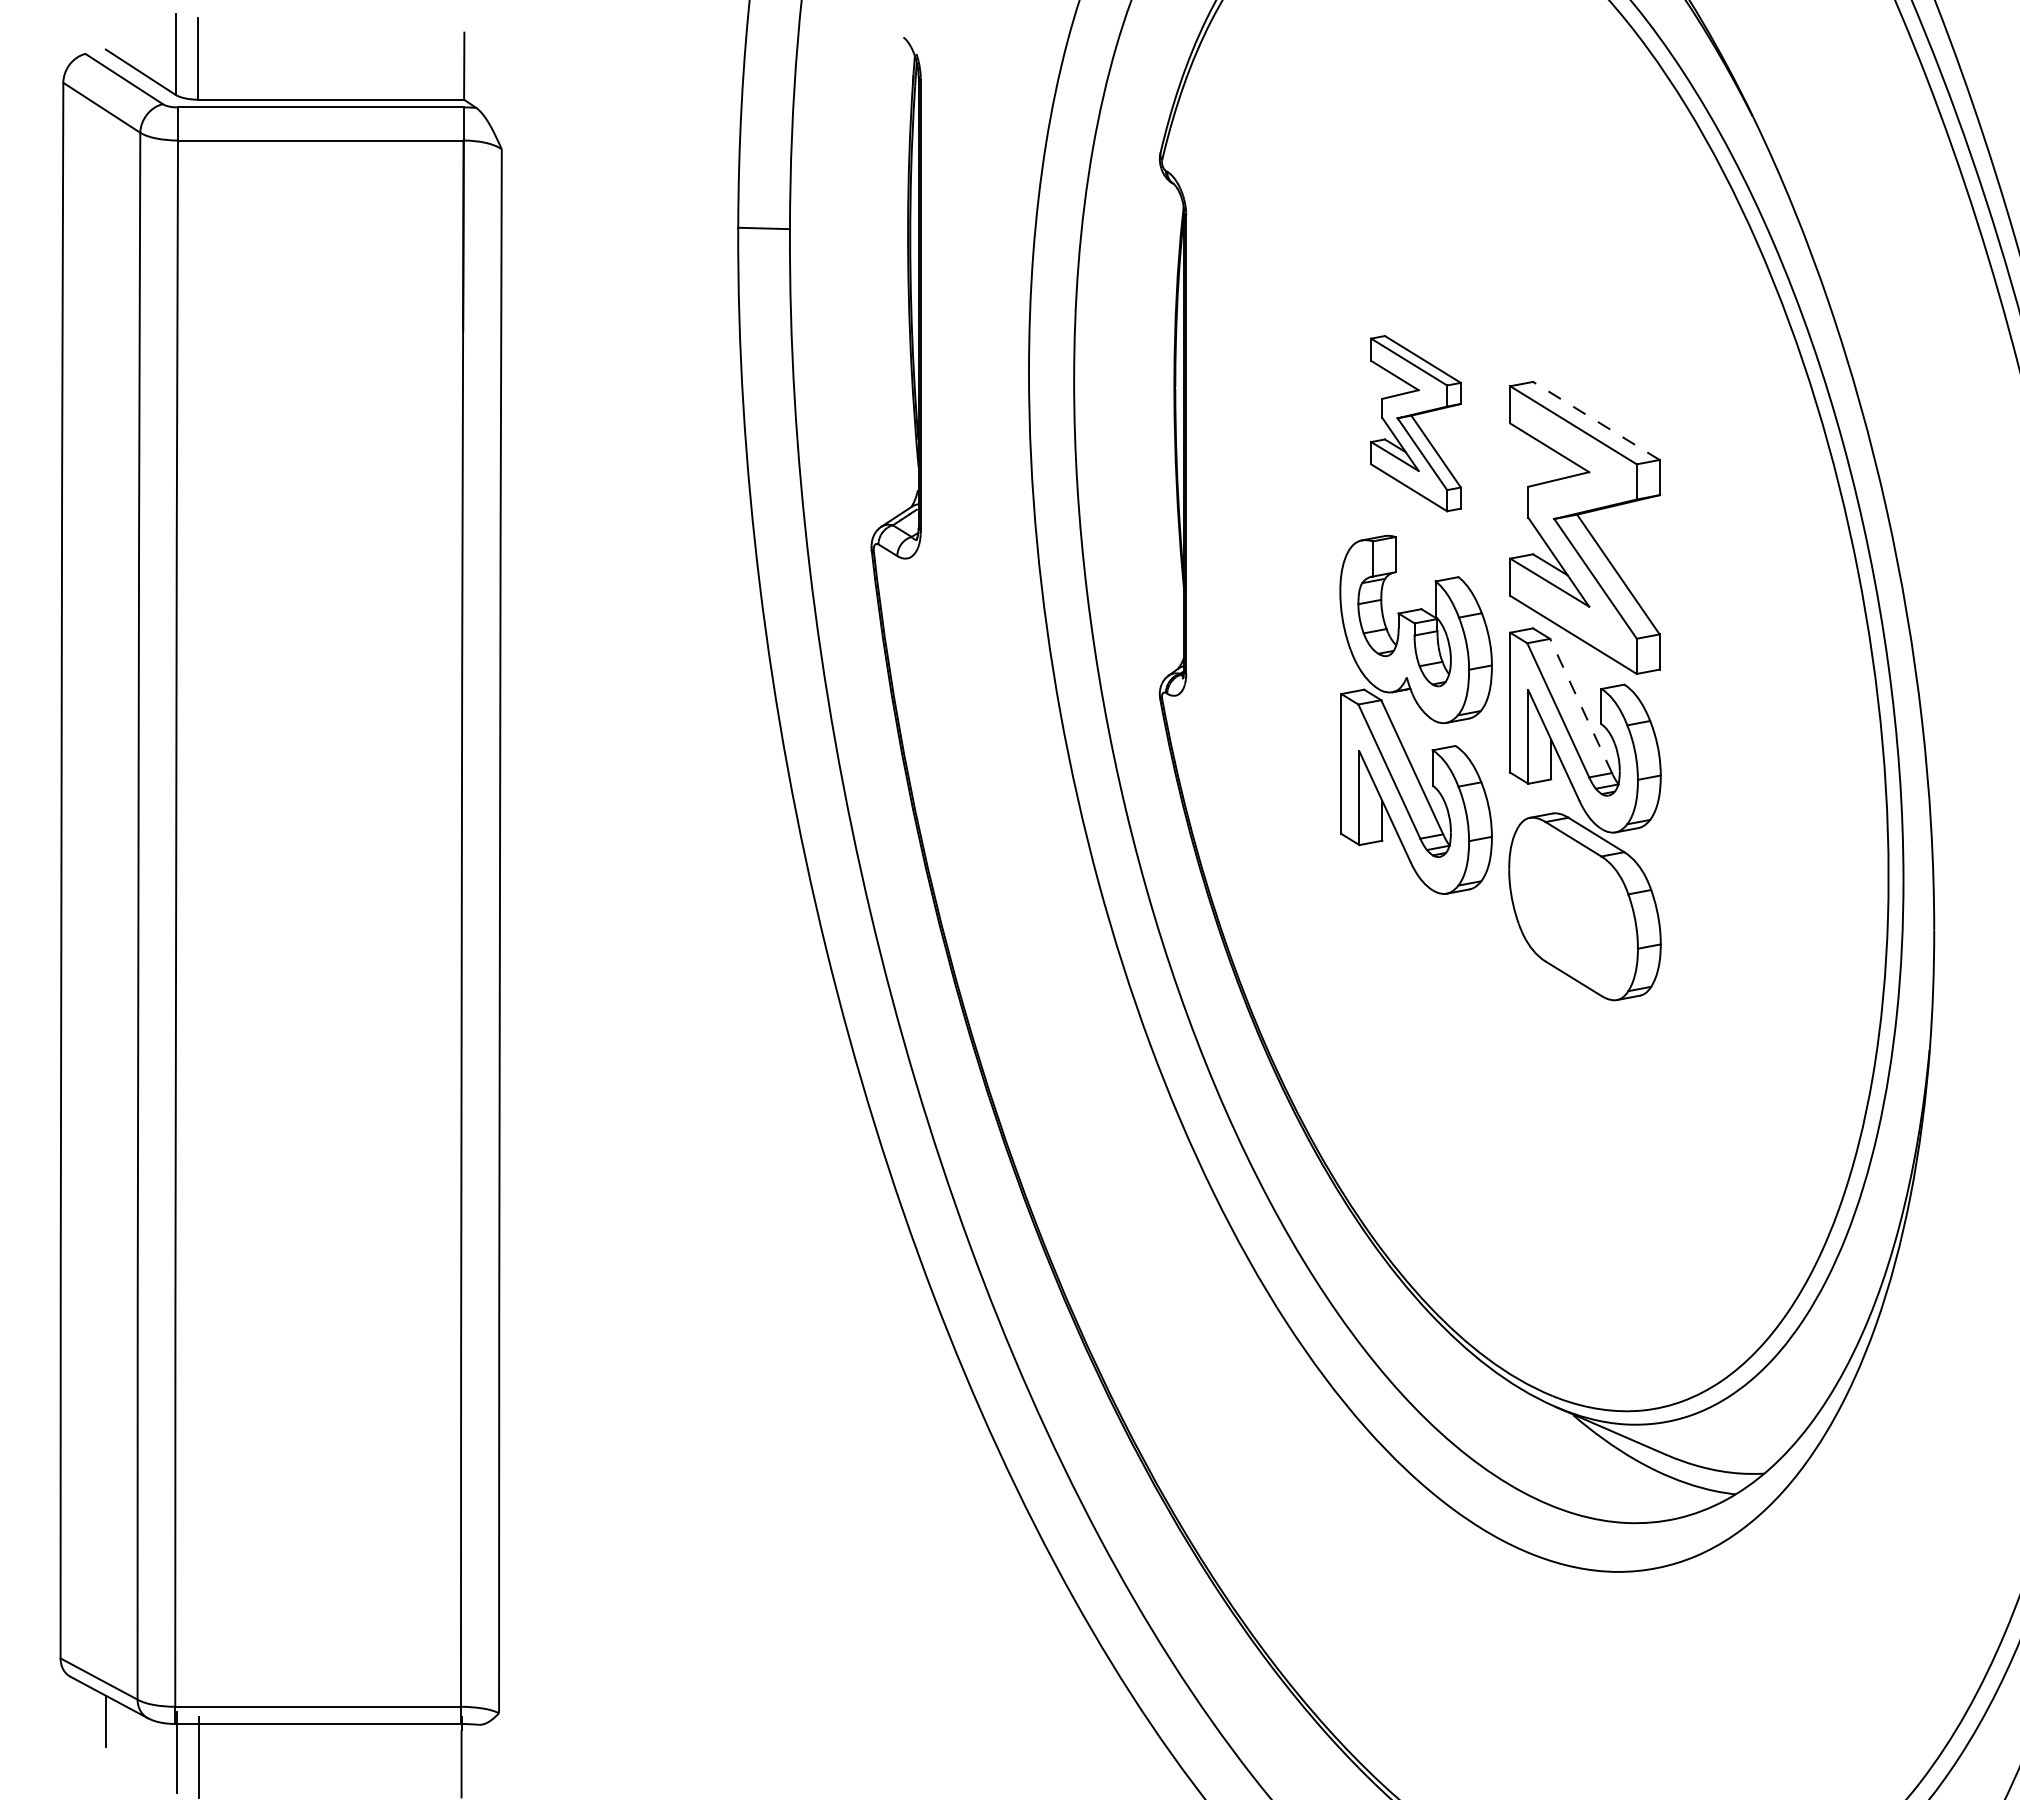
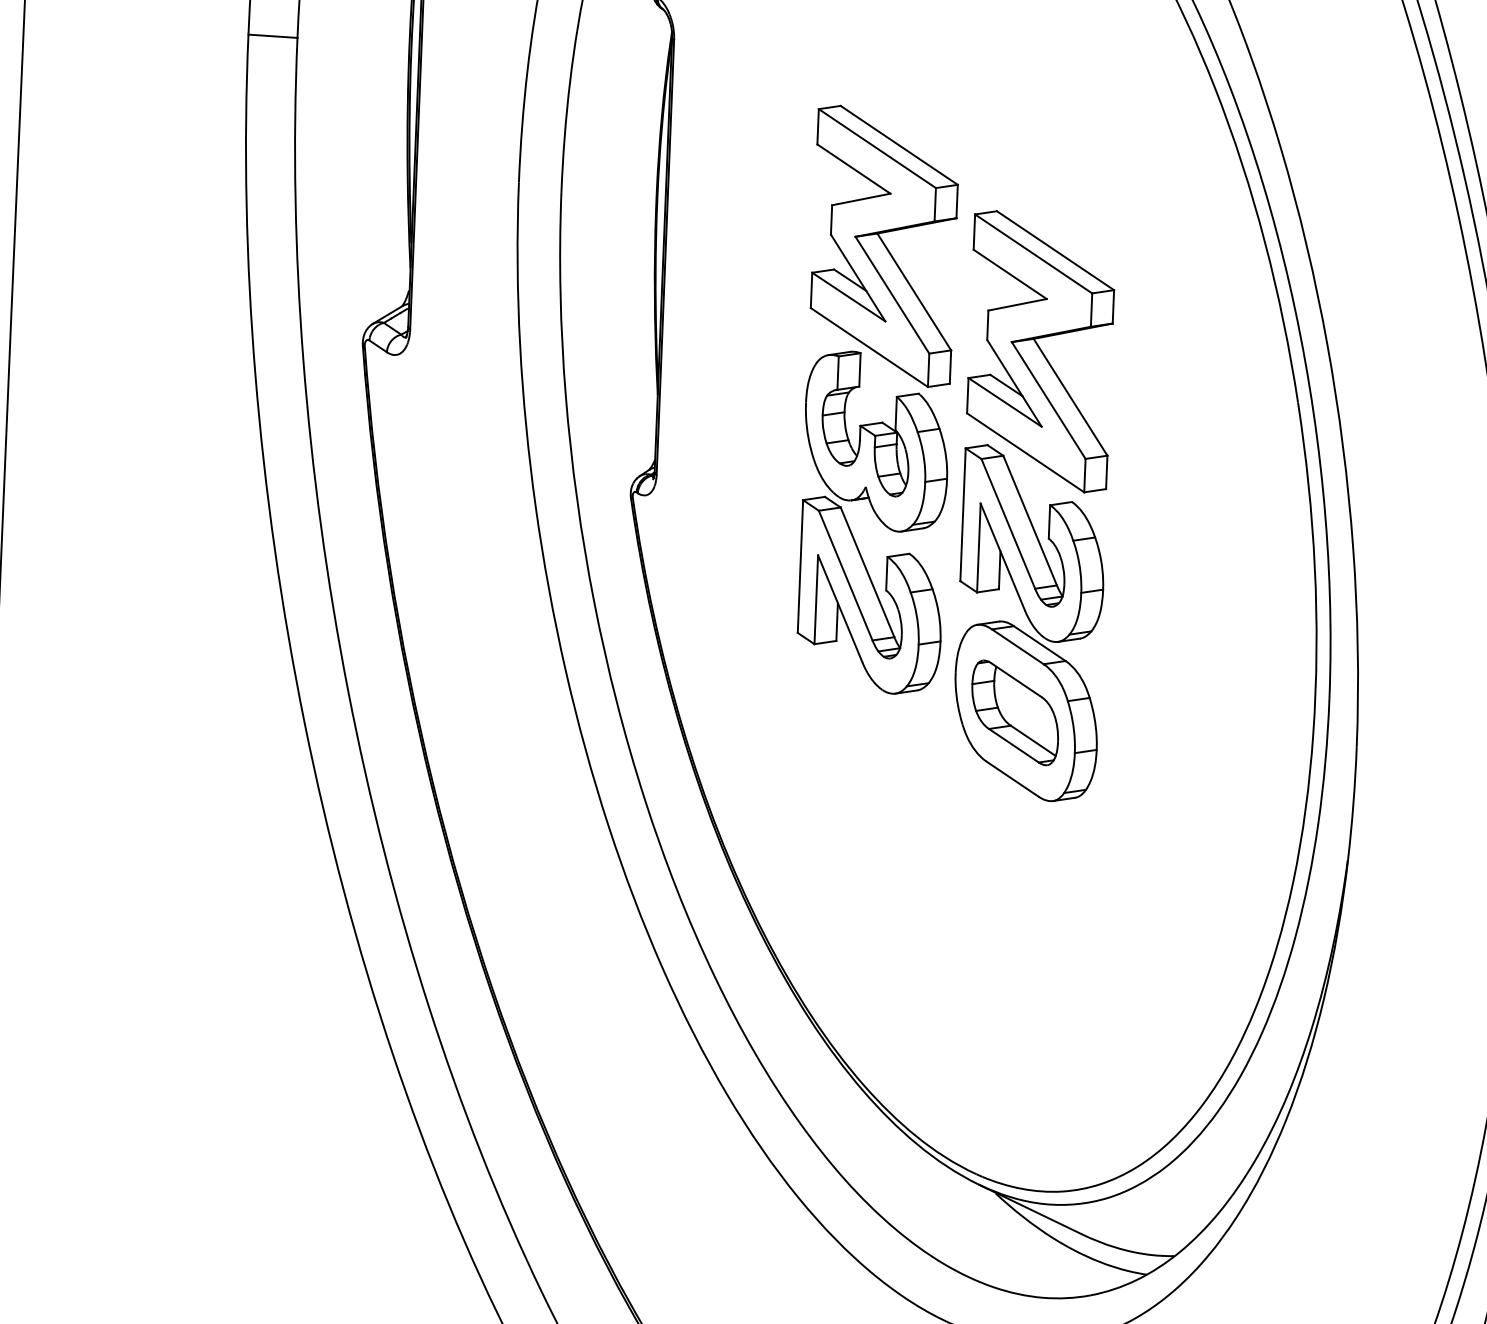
line: (1595, 420) -> (1054, 250), dashed -> solid
part: (1415, 423) -> (883, 246), size x1.67
line: (1581, 706) -> (1030, 521), dashed -> solid
part: (1573, 908) -> (1015, 712), added

